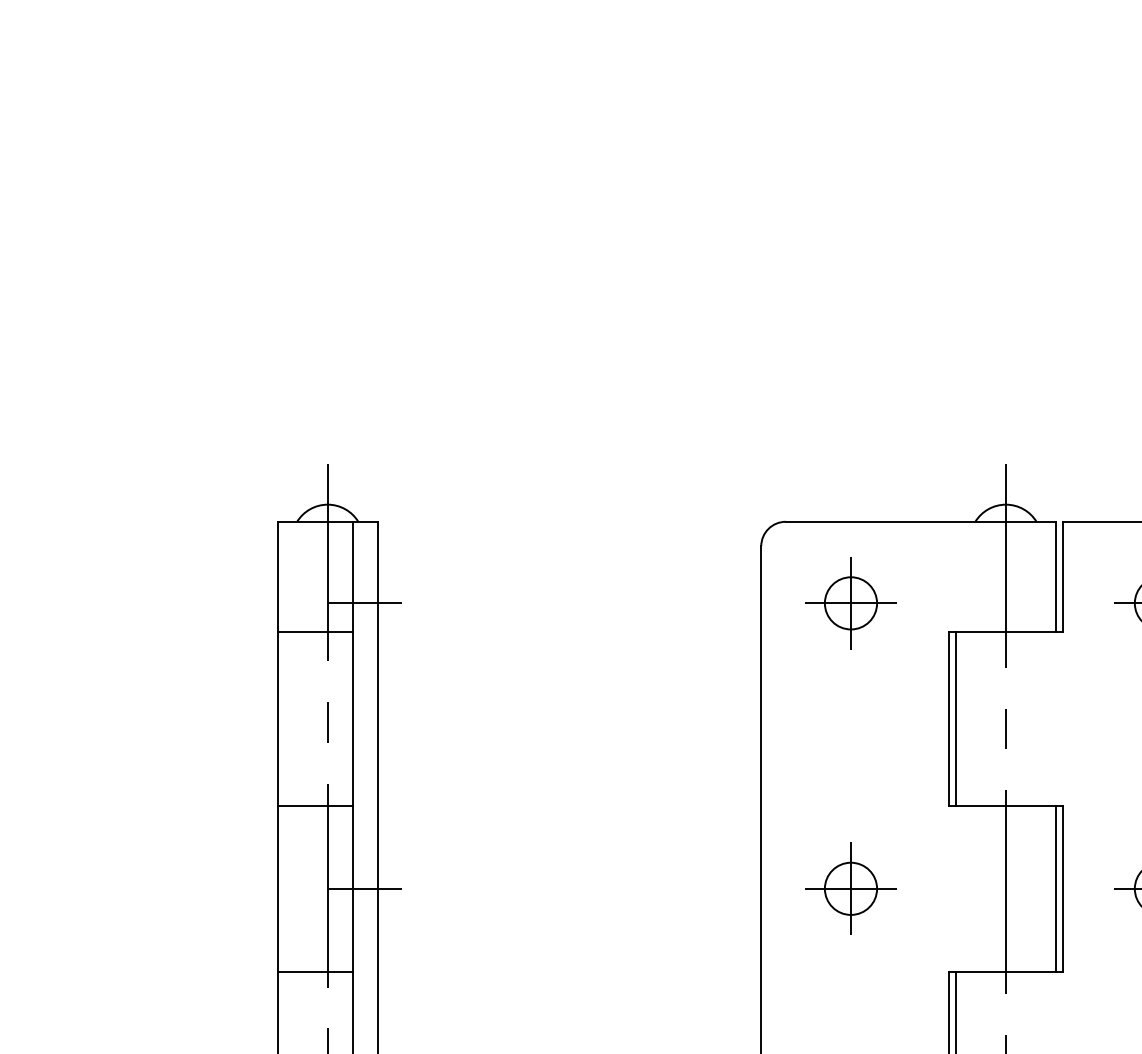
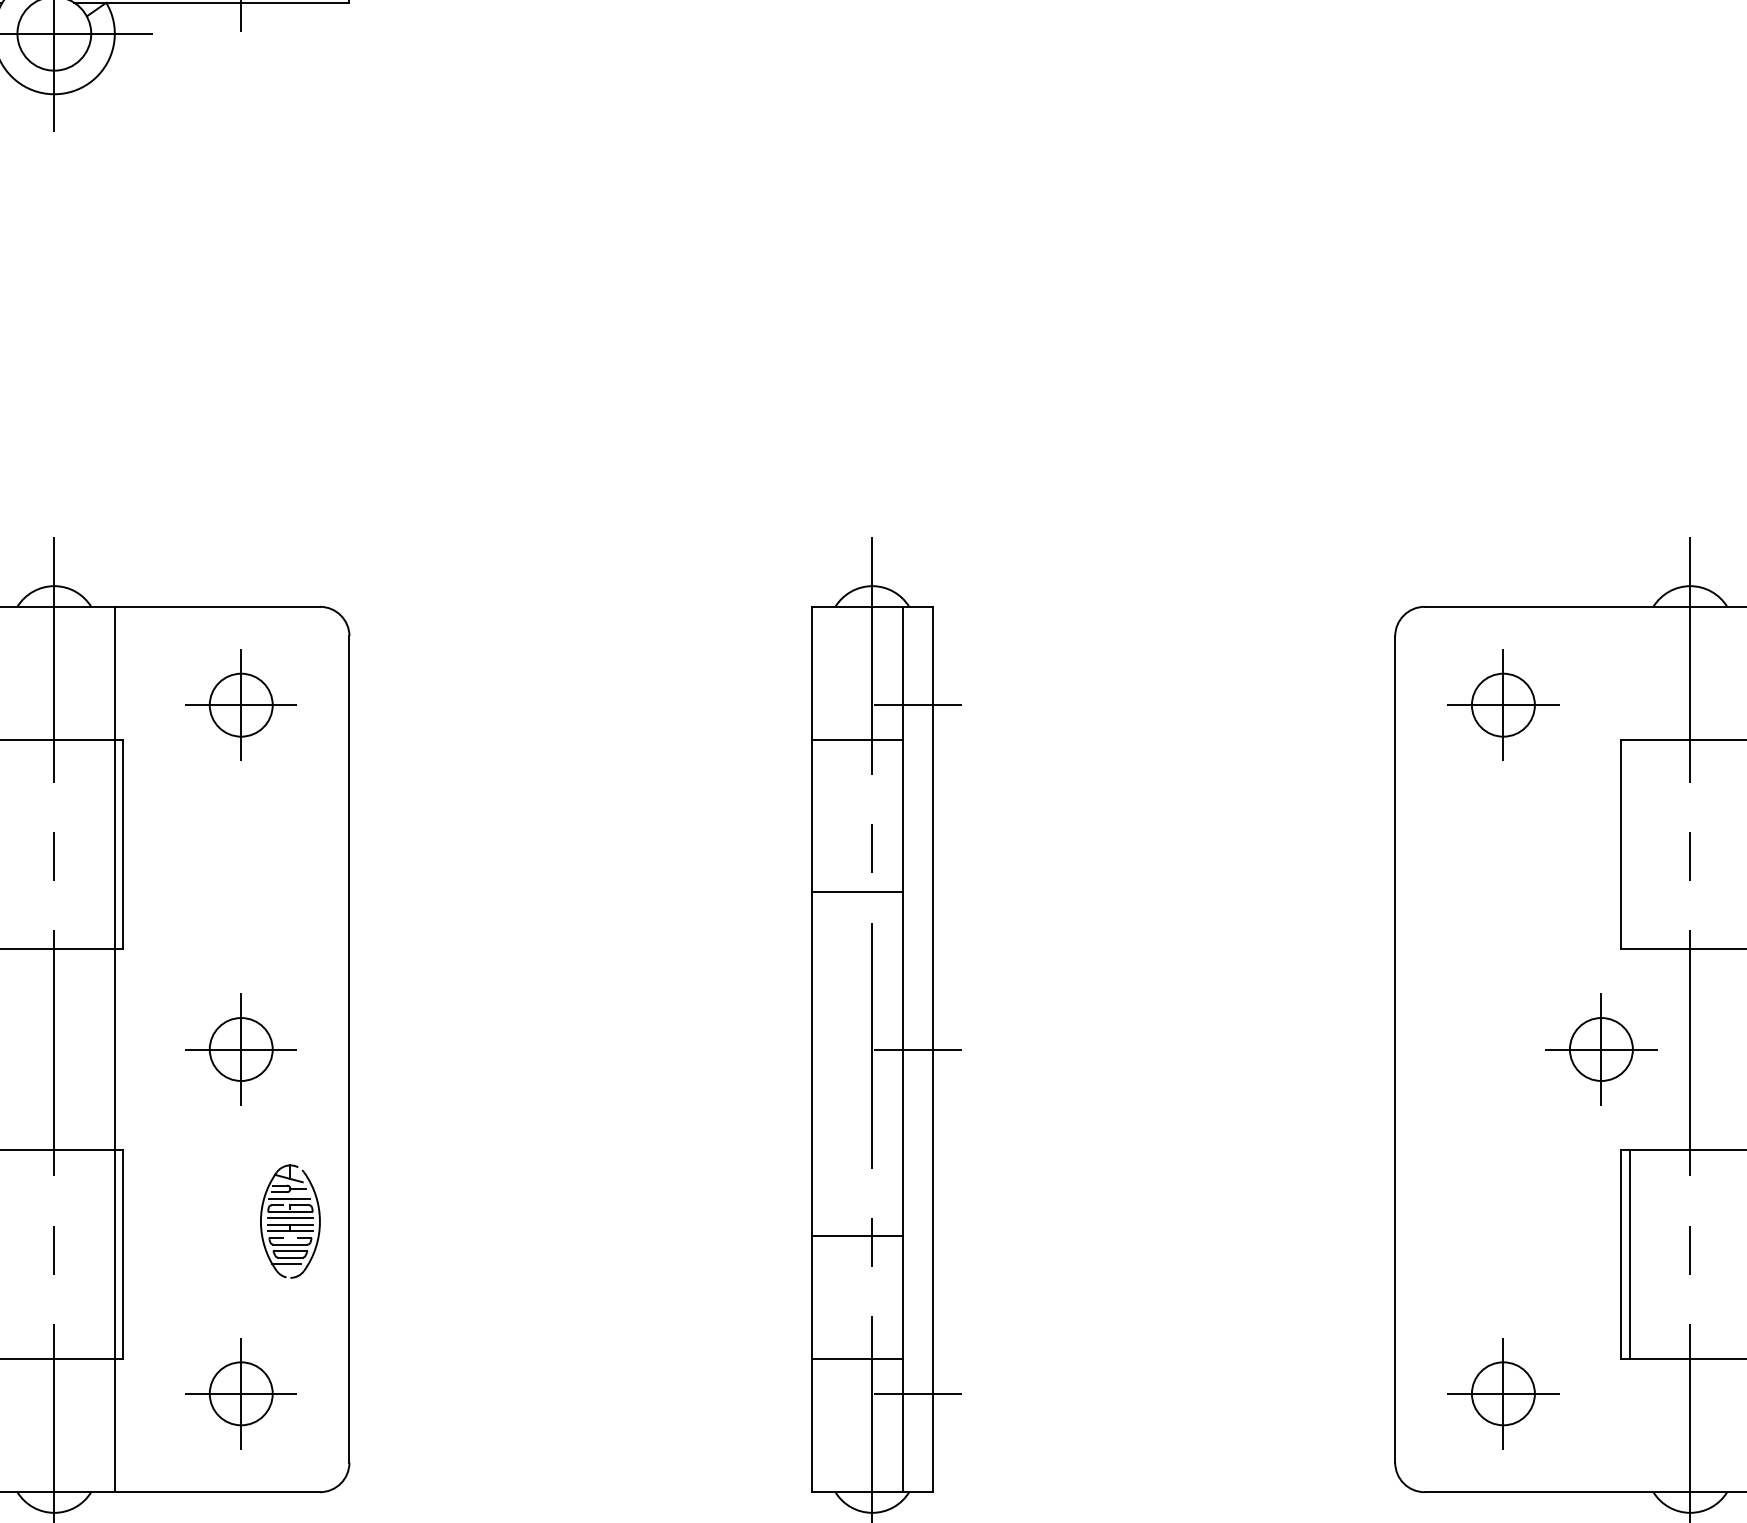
line: (955, 718) -> (1629, 844), removed
line: (315, 805) -> (857, 892), moved
part: (851, 888) -> (1601, 1049), moved
line: (315, 971) -> (857, 1235), moved

